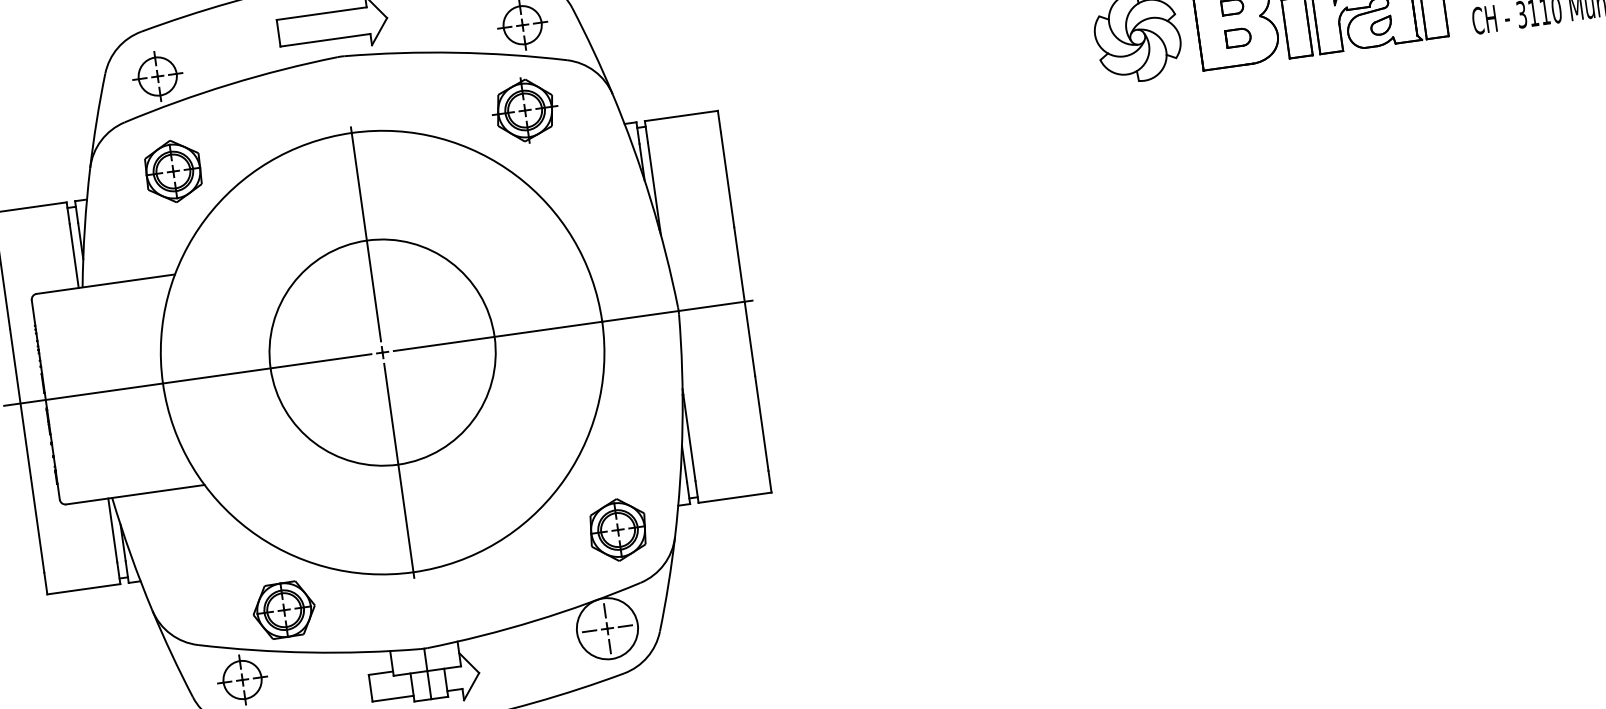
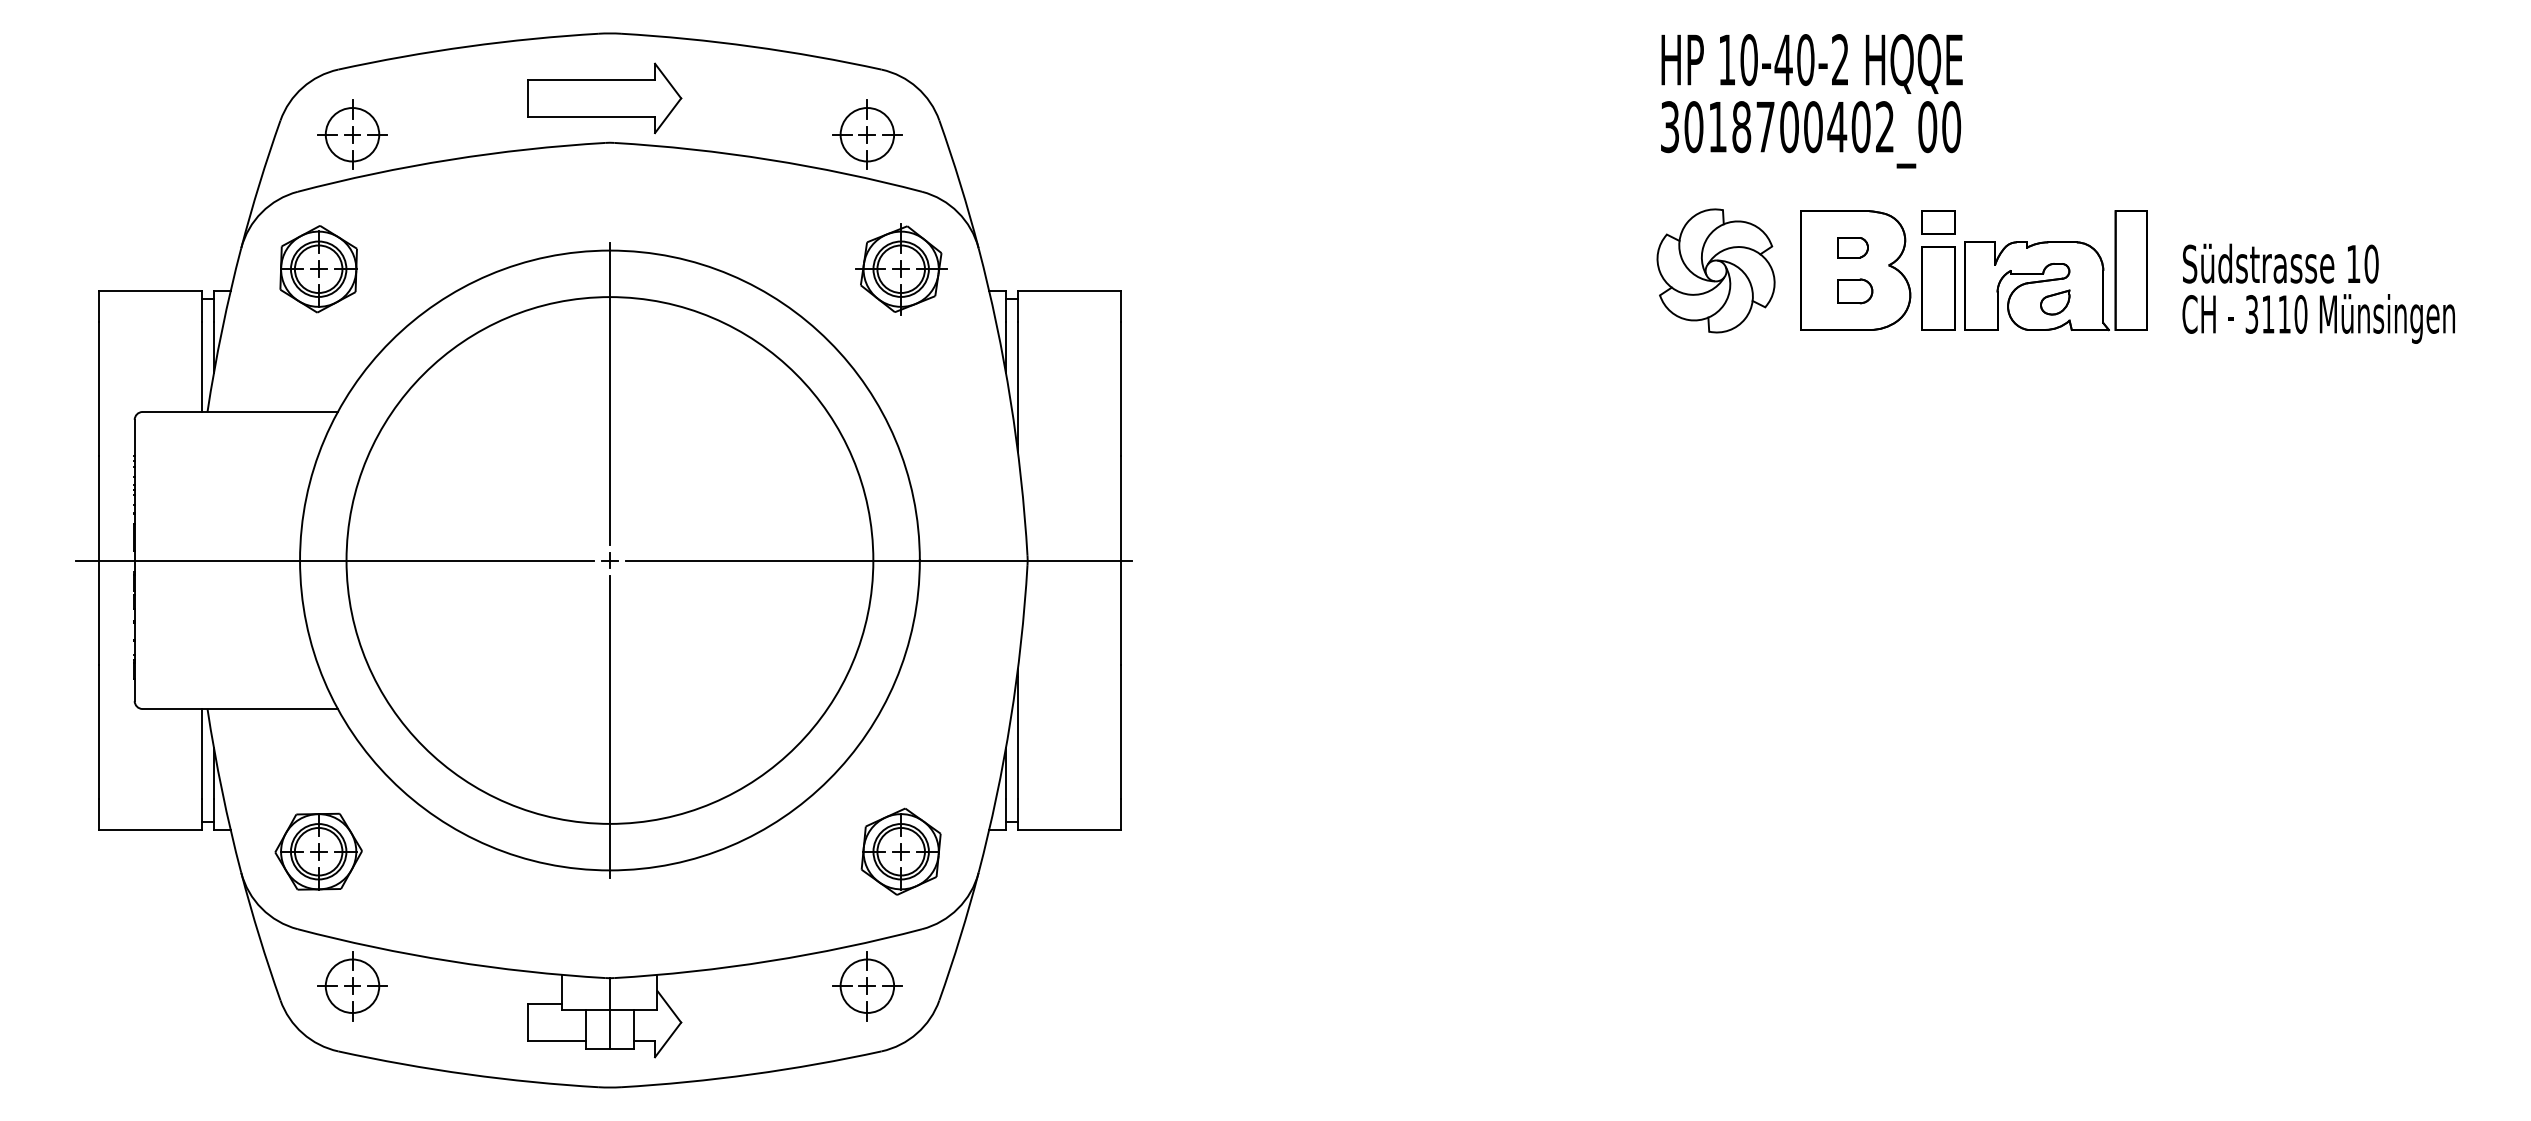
part: (525, 110) -> (901, 269), moved
part: (173, 171) -> (318, 269), moved
circle: (382, 352) -> (609, 560), size x1.67
part: (284, 610) -> (318, 851), moved
circle: (607, 628) -> (867, 985), size x0.62

